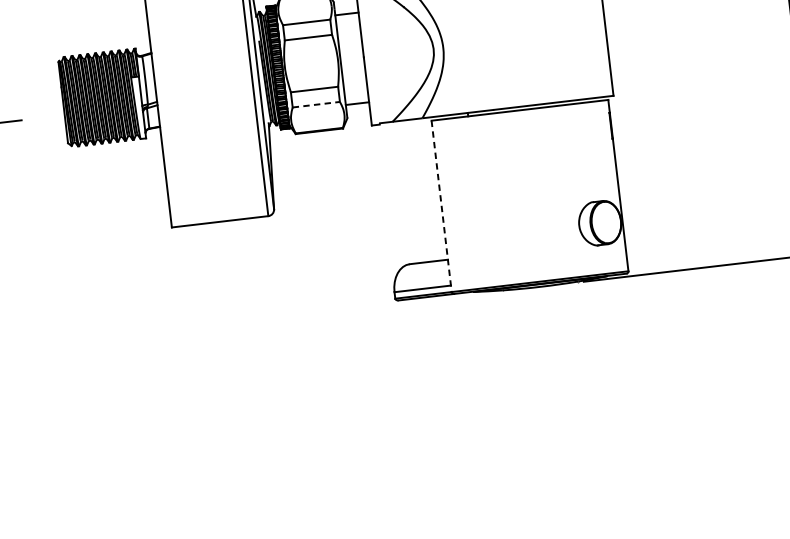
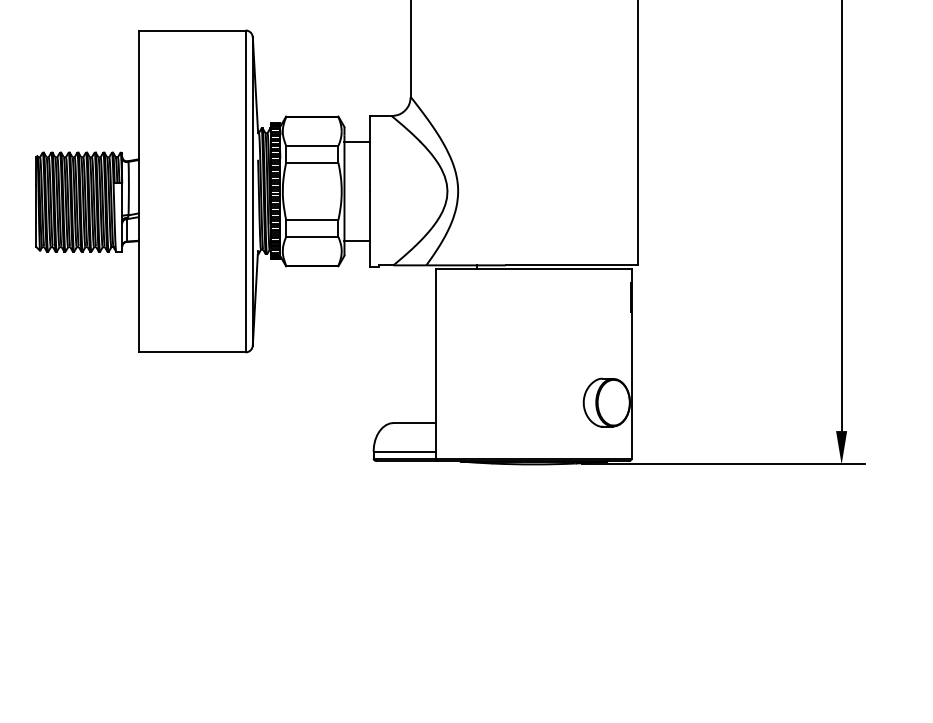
line: (316, 104) -> (312, 236), dashed -> solid
line: (442, 205) -> (436, 363), dashed -> solid

